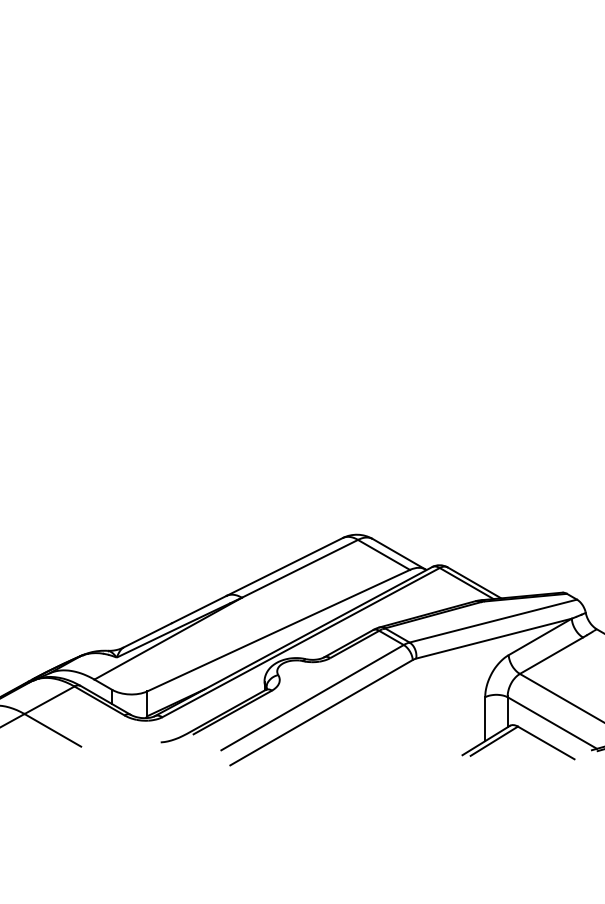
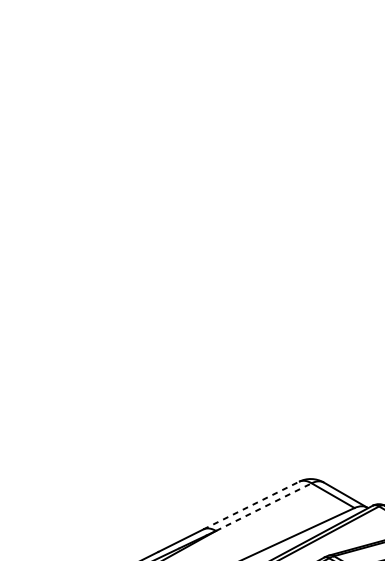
line: (284, 567) -> (251, 506), solid -> dashed
line: (299, 568) -> (263, 506), solid -> dashed

